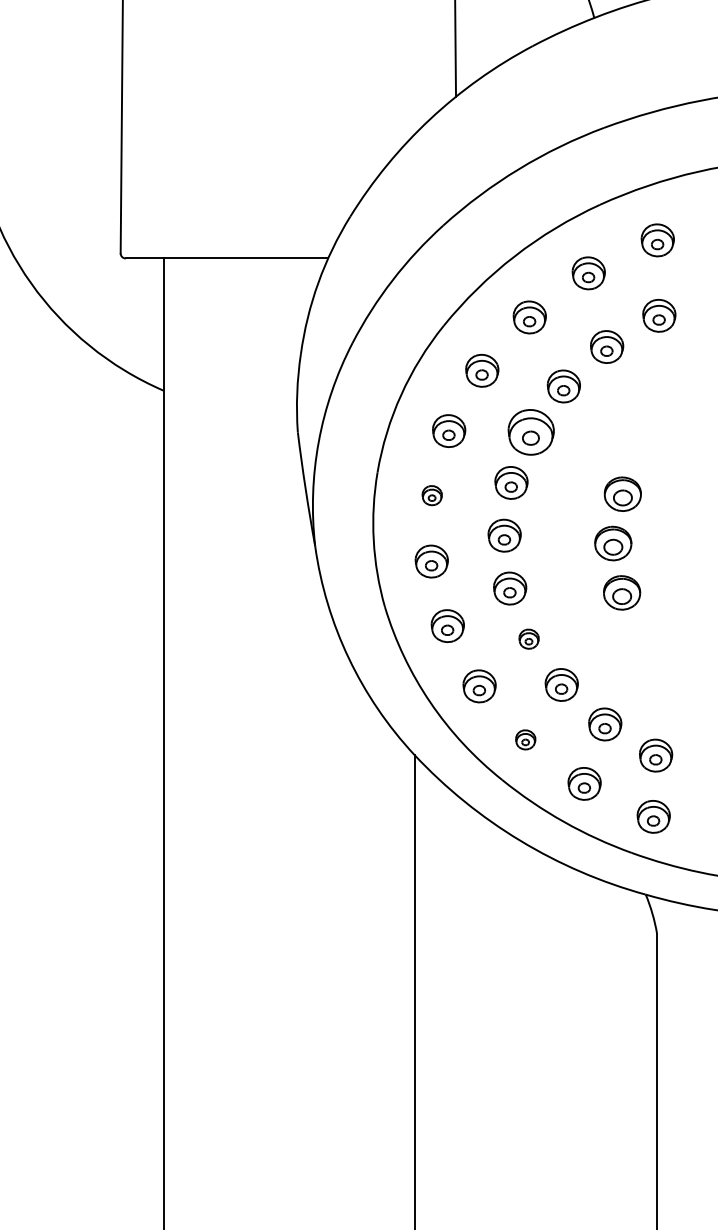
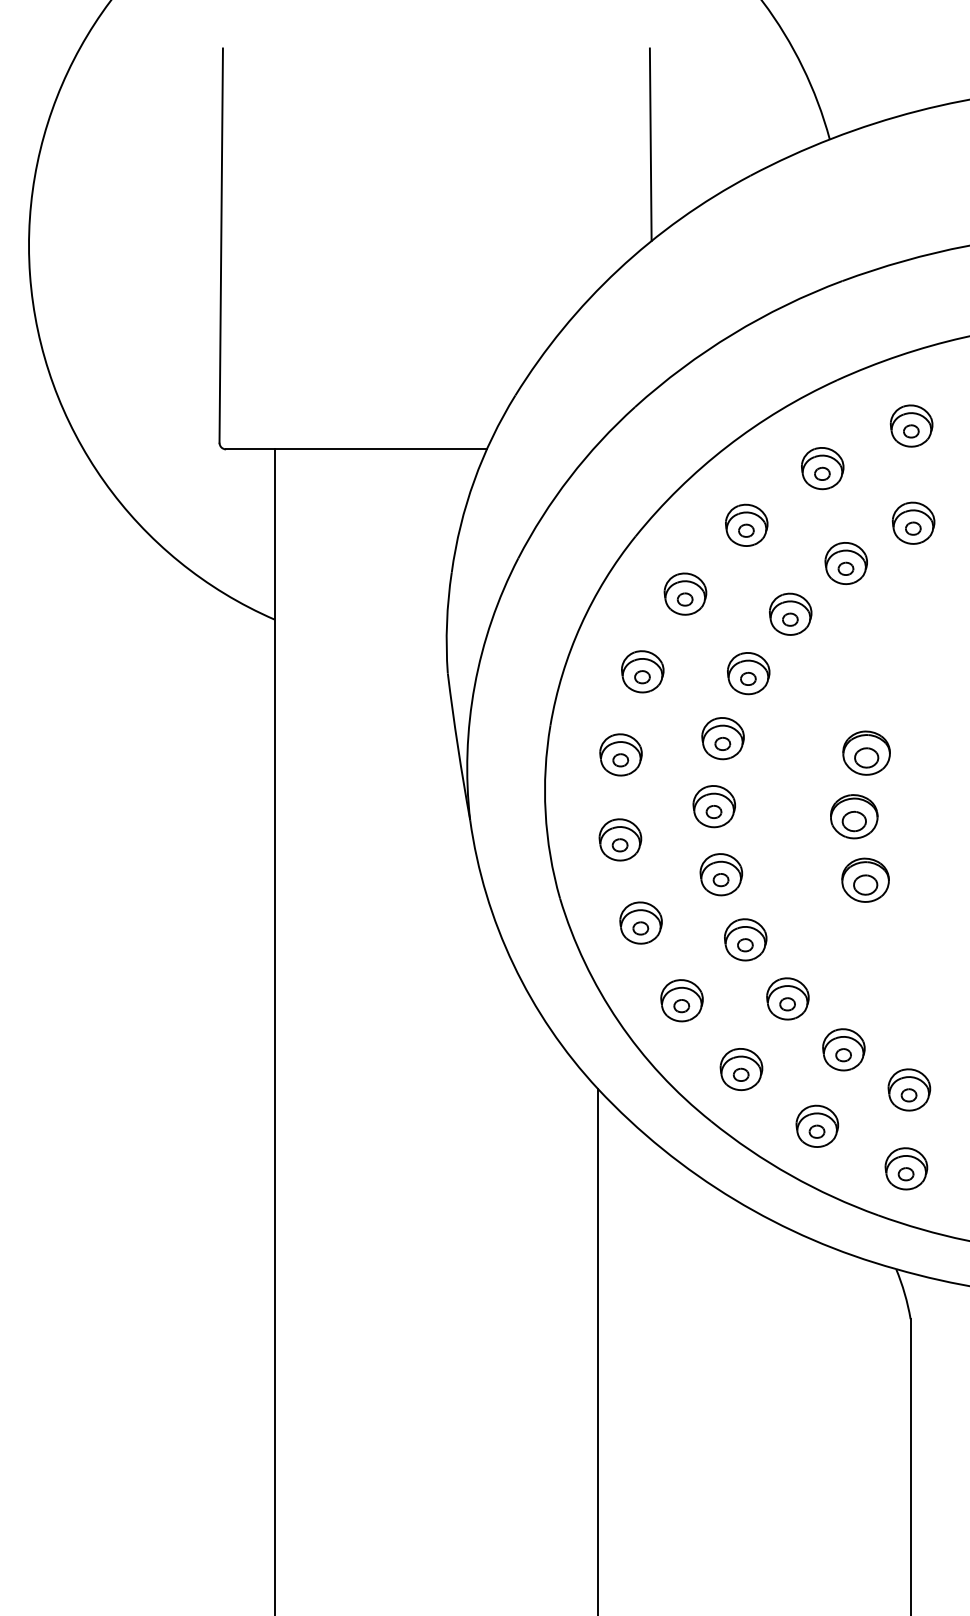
part: (531, 432) -> (748, 673), size x0.71
part: (431, 495) -> (620, 754), size x1.67
part: (528, 638) -> (745, 939), size x1.67
part: (525, 739) -> (741, 1069), size x1.67

